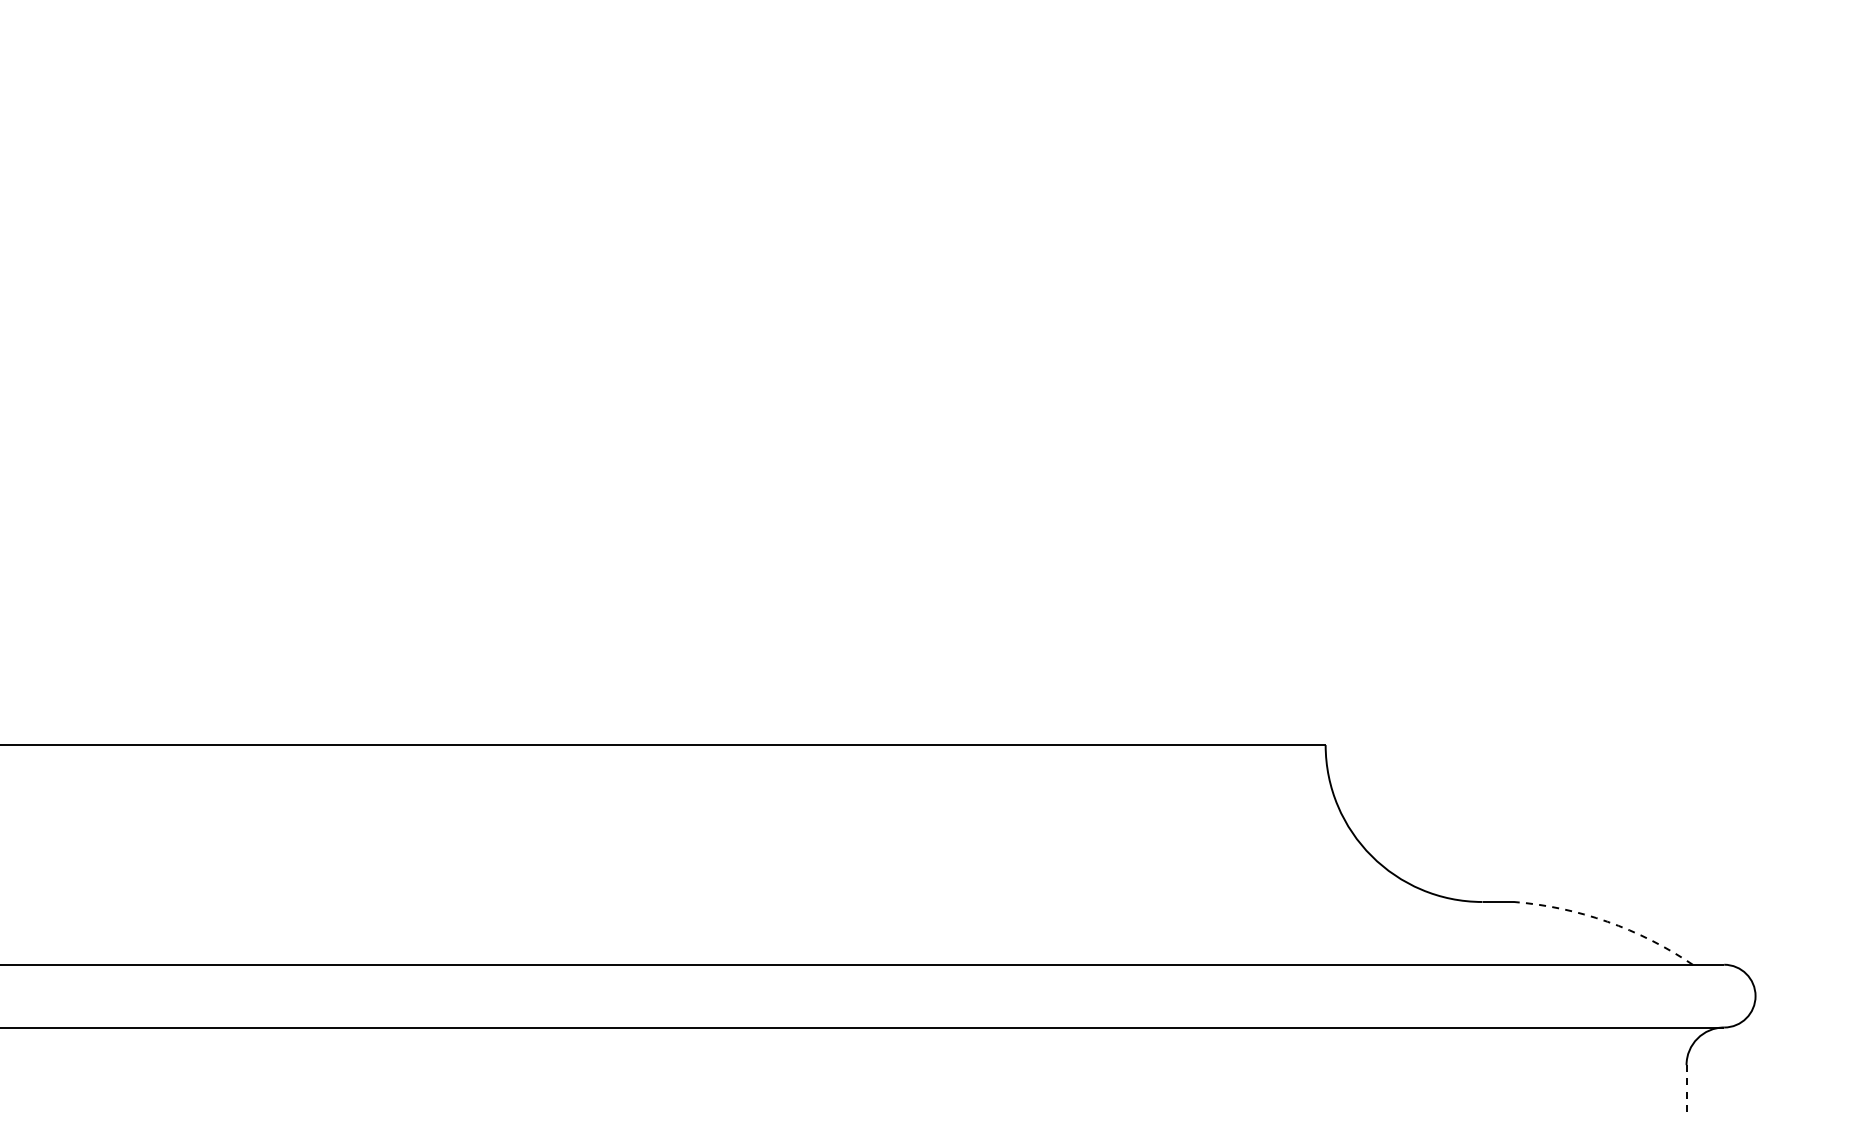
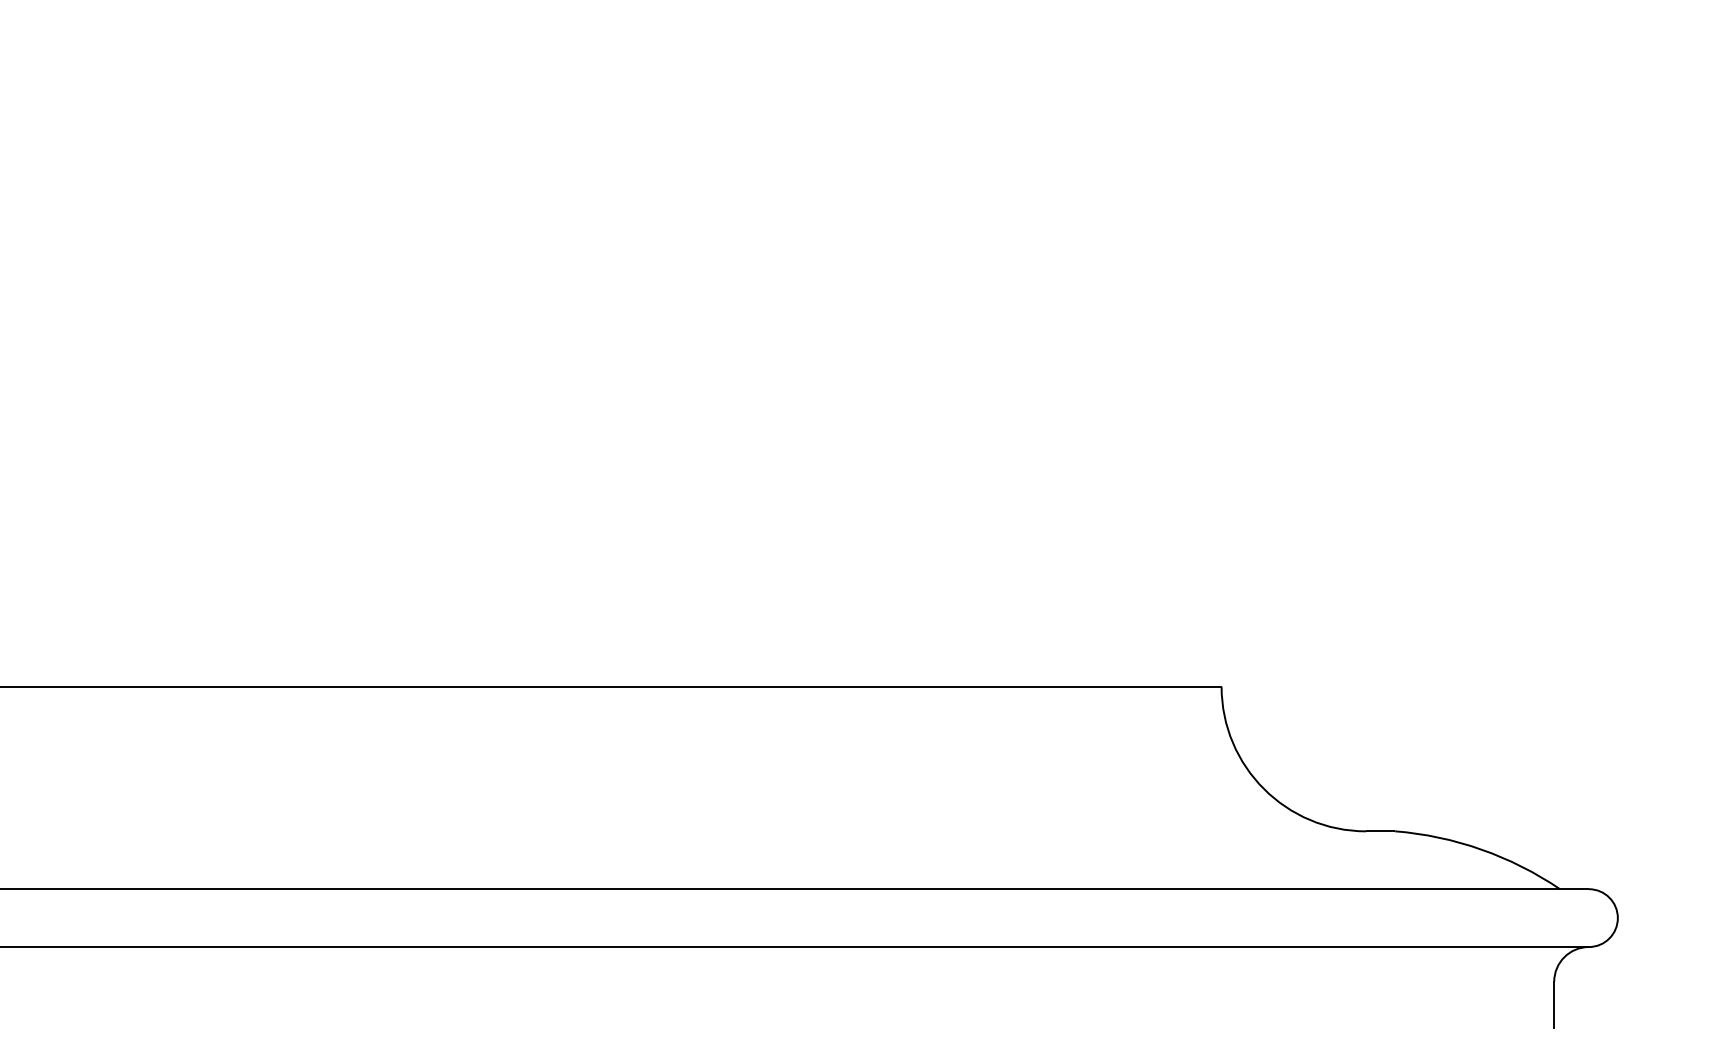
arc: (1607, 921) -> (1481, 849), dashed -> solid
line: (1686, 1090) -> (1554, 1005), dashed -> solid

